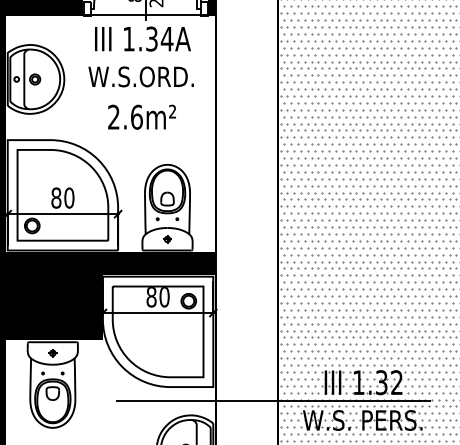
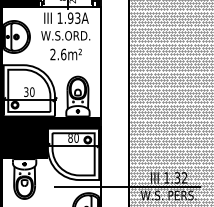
text: (160, 37) -> (74, 17), 1.34A -> 1.93A
text: (56, 196) -> (26, 91), 80 -> 30

